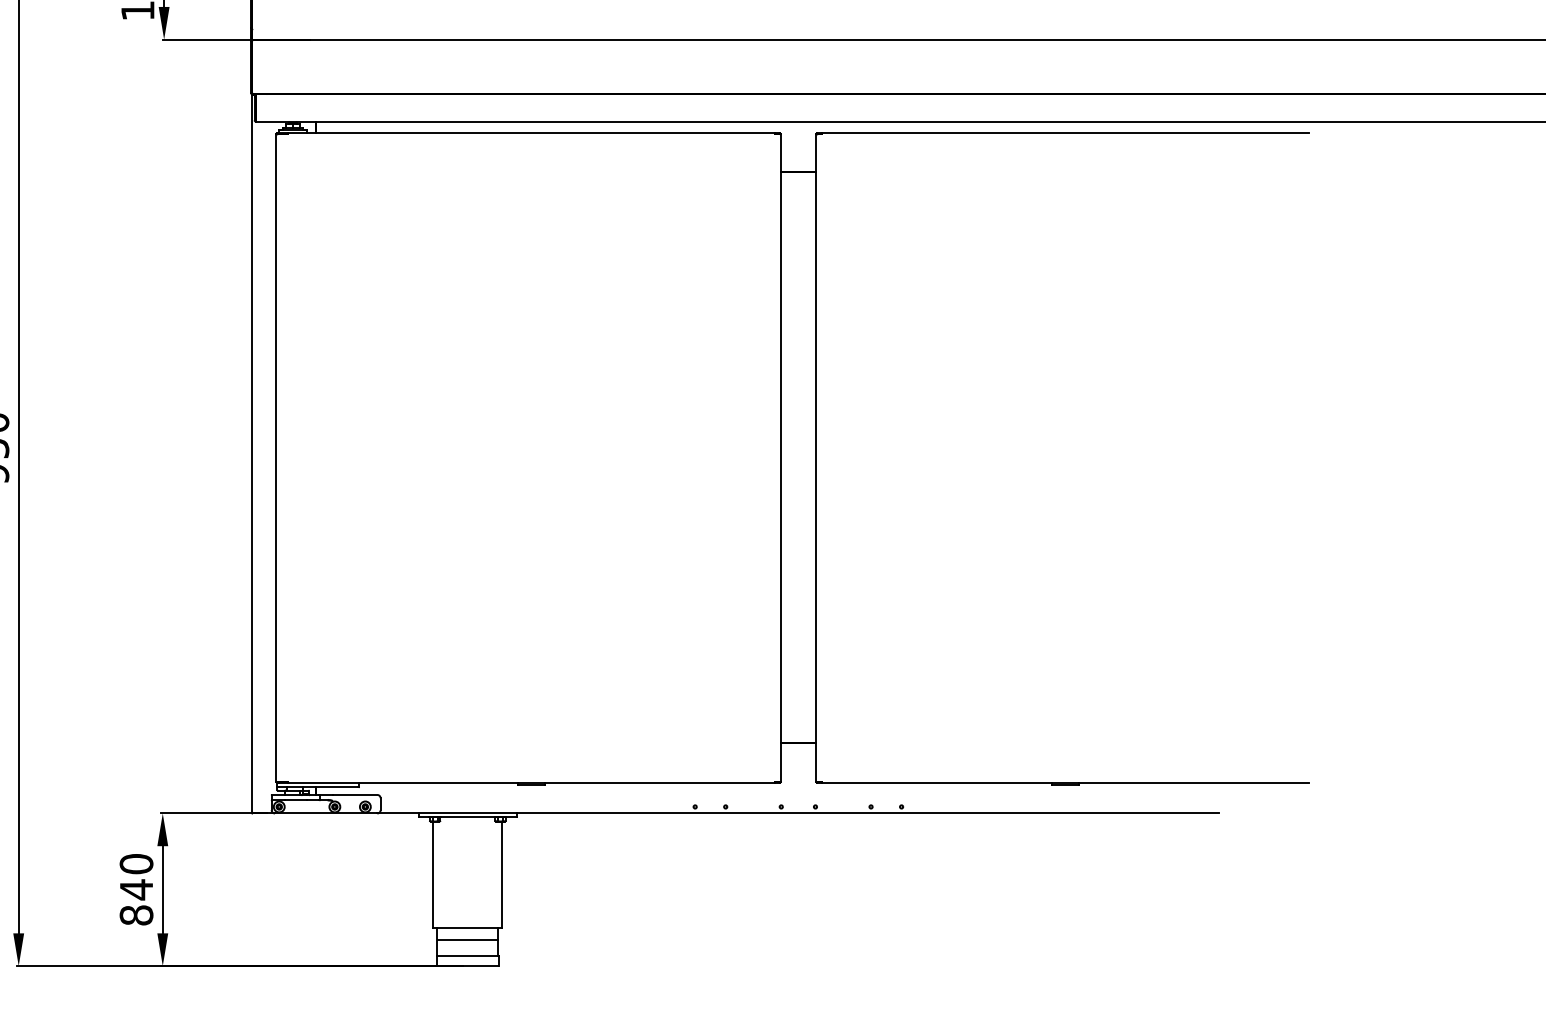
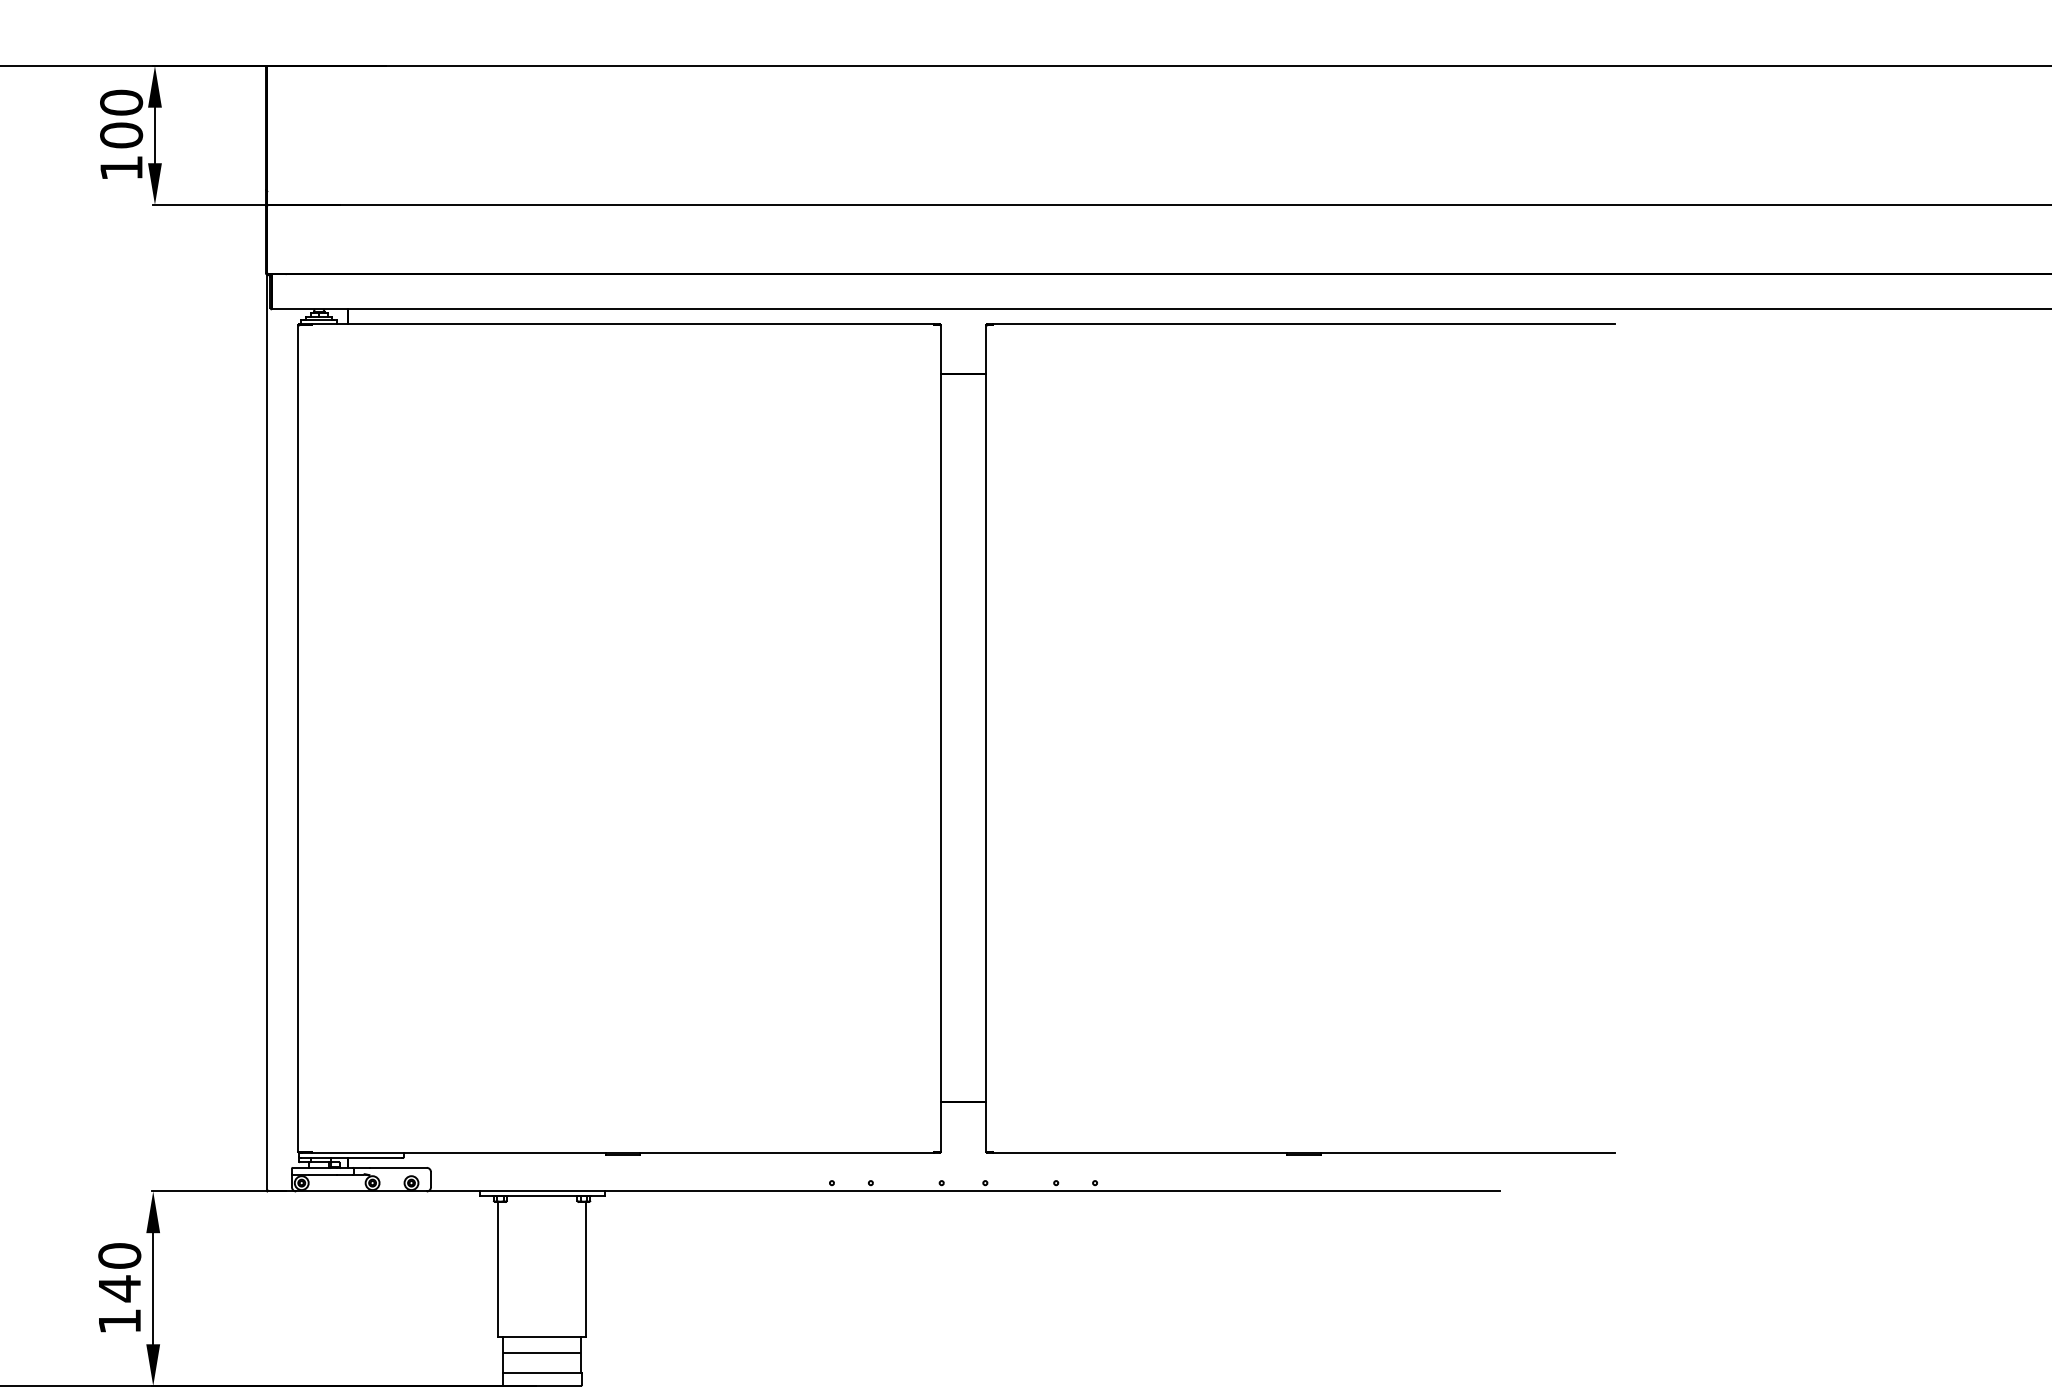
text: (136, 915) -> (119, 1321), 840 -> 140

